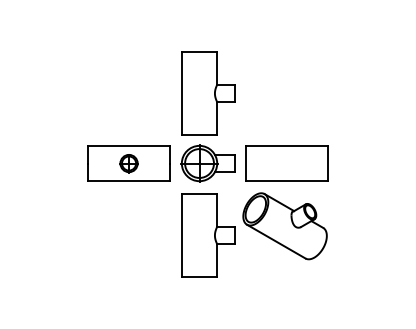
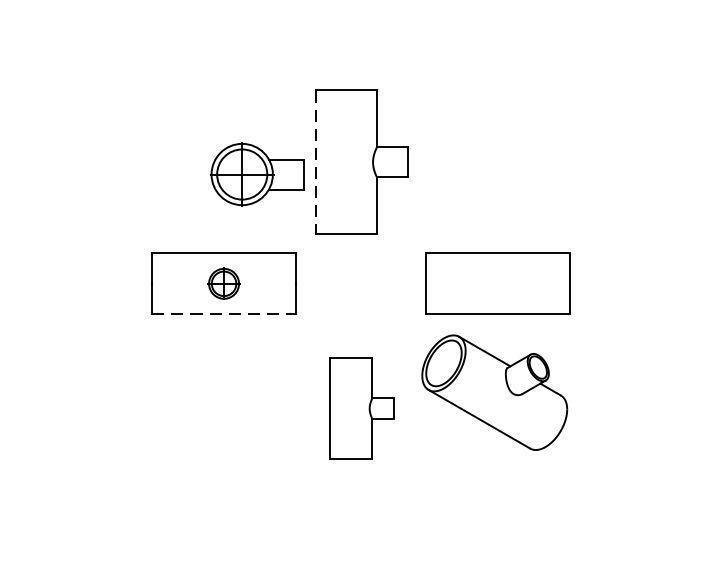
line: (181, 93) -> (315, 162), solid -> dashed
part: (207, 163) -> (256, 174), moved
line: (129, 181) -> (224, 314), solid -> dashed
part: (208, 235) -> (361, 408), size x0.7

